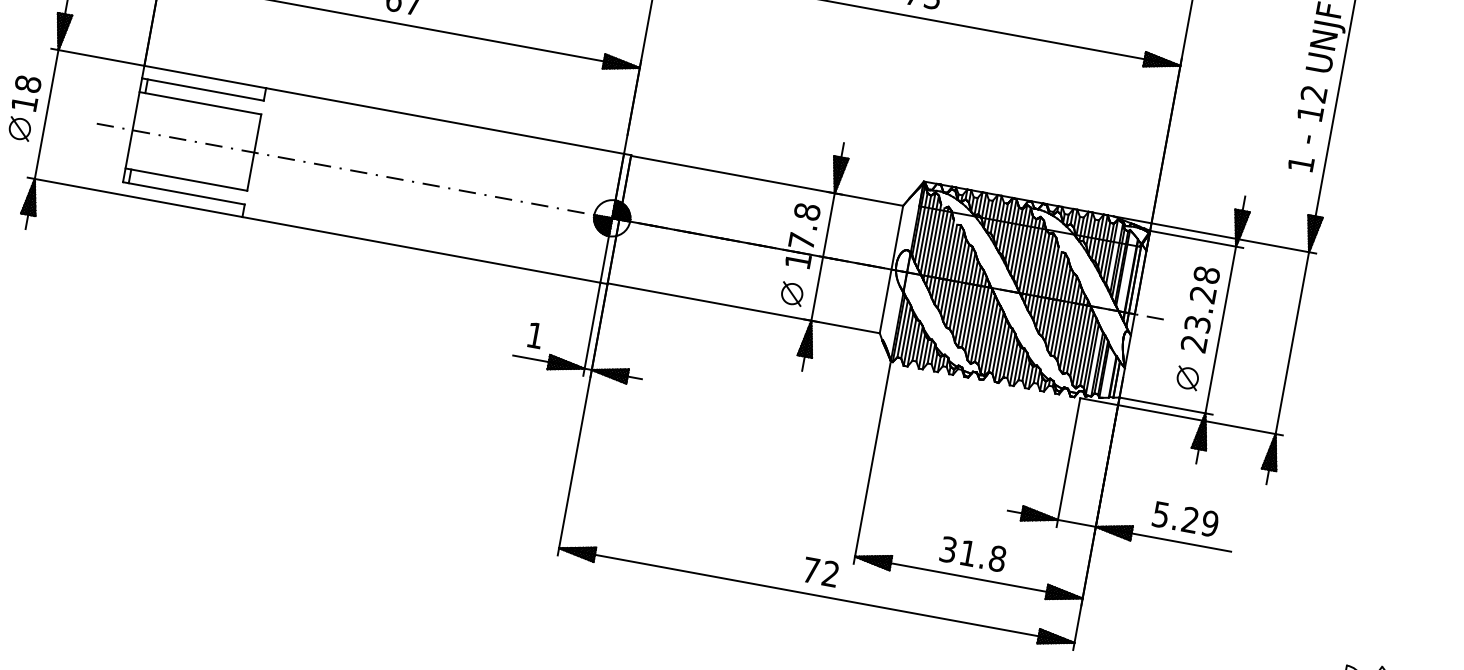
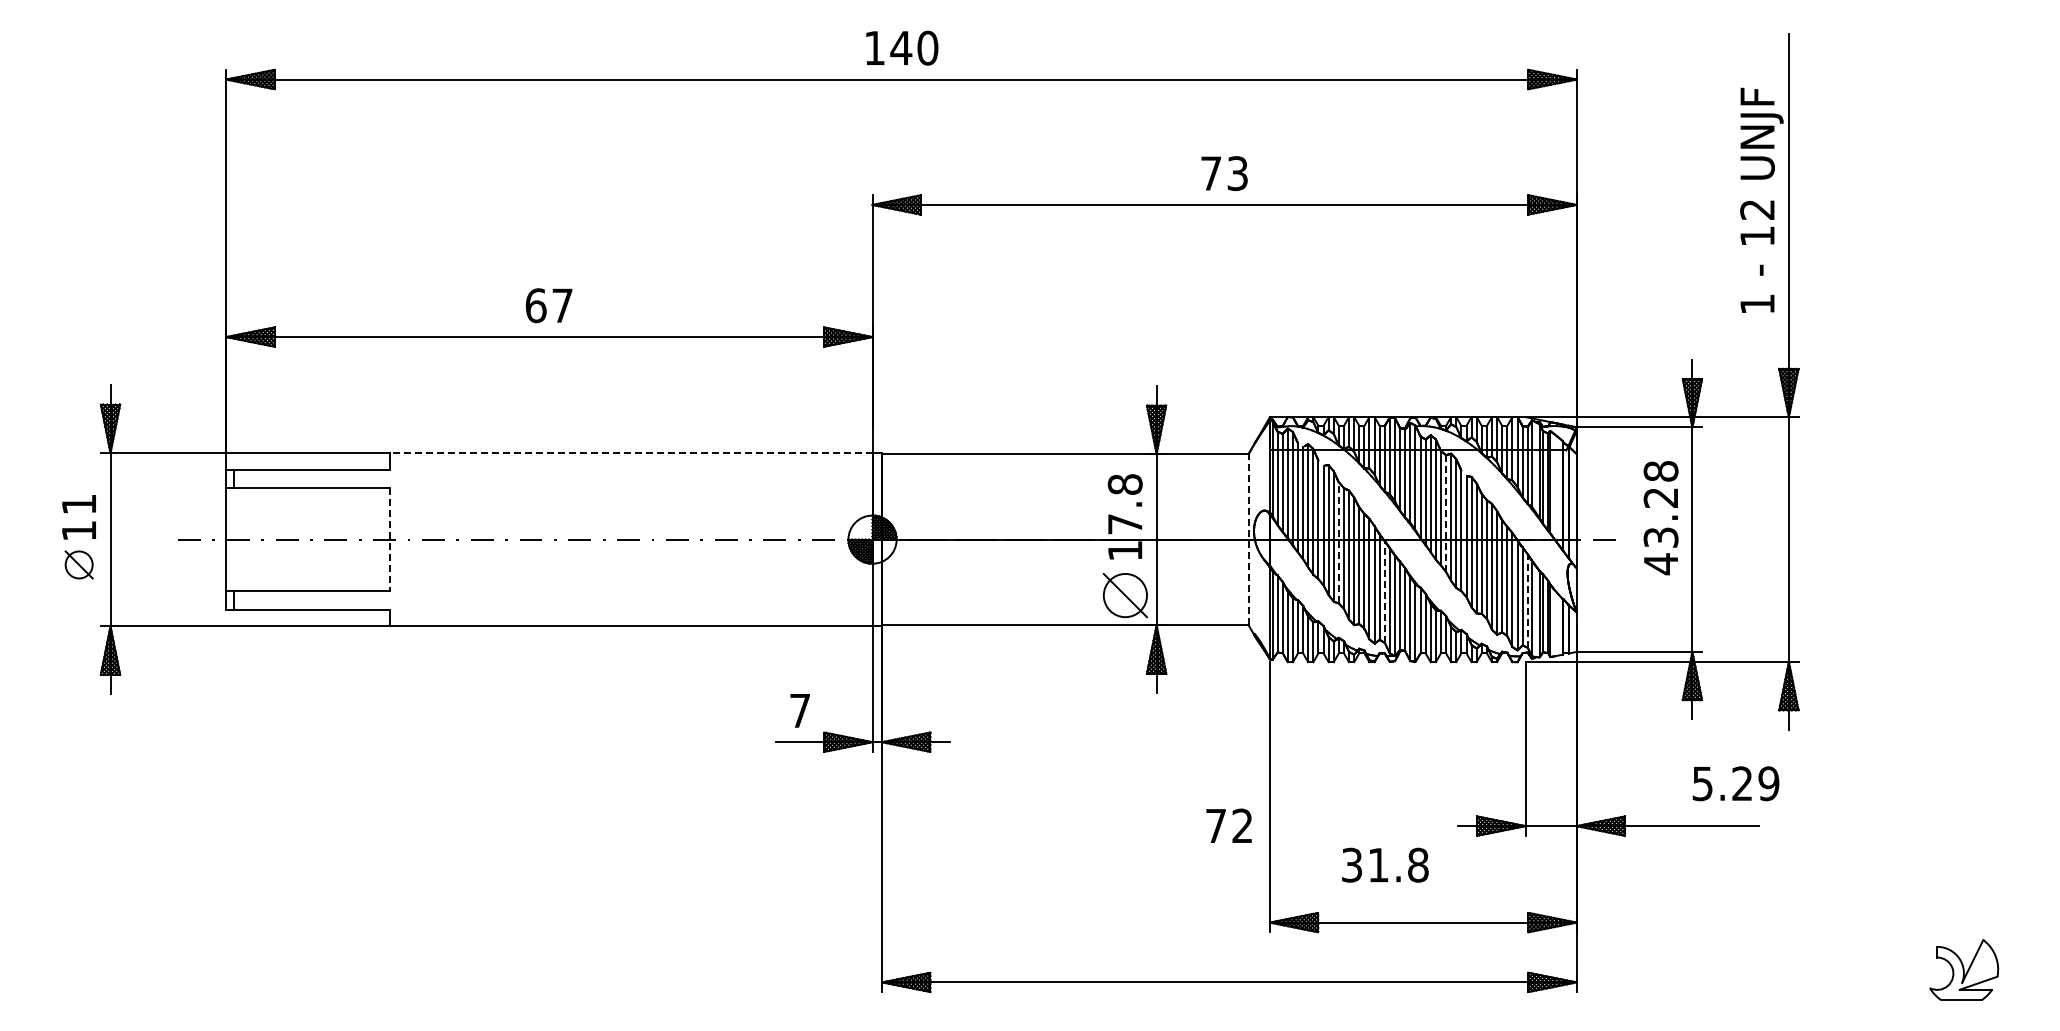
text: (27, 84) -> (78, 504), 18 -> 11
line: (444, 120) -> (630, 452), solid -> dashed
line: (254, 153) -> (390, 540), solid -> dashed
line: (891, 269) -> (1248, 539), solid -> dashed
line: (1041, 277) -> (1446, 513), solid -> dashed
line: (957, 283) -> (1338, 542), solid -> dashed
part: (791, 293) -> (1124, 594), size x1.6
line: (985, 327) -> (1384, 592), solid -> dashed
text: (534, 335) -> (799, 710), 1 -> 7
text: (1193, 344) -> (1660, 564), 23.28 -> 43.28
line: (1089, 353) -> (1527, 601), solid -> dashed
part: (1187, 378) -> (1660, 610), removed
text: (1185, 519) -> (1735, 783), moved
text: (973, 553) -> (1385, 864), moved
text: (820, 571) -> (1228, 825), moved

